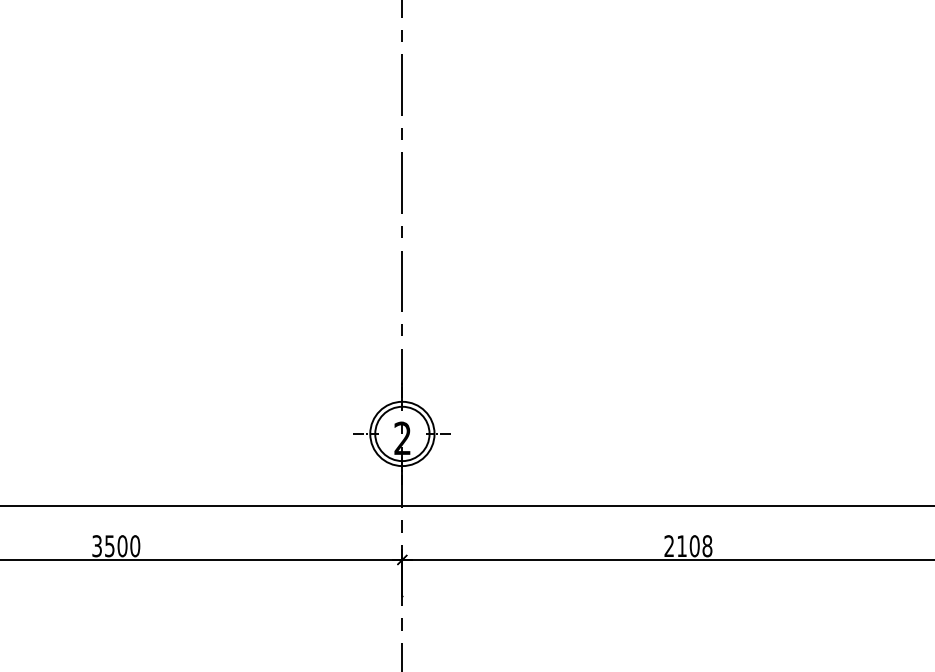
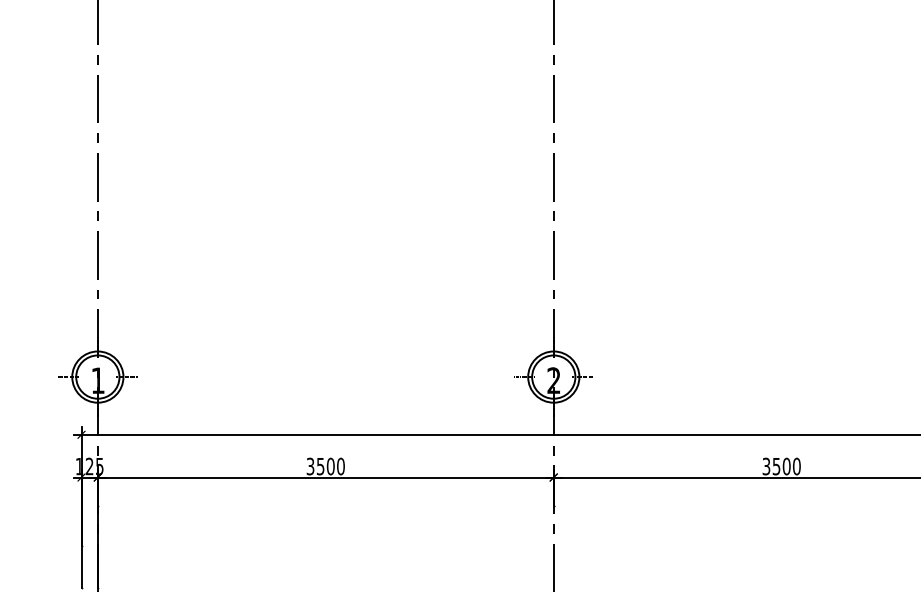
text: (688, 546) -> (781, 466), 2108 -> 3500

